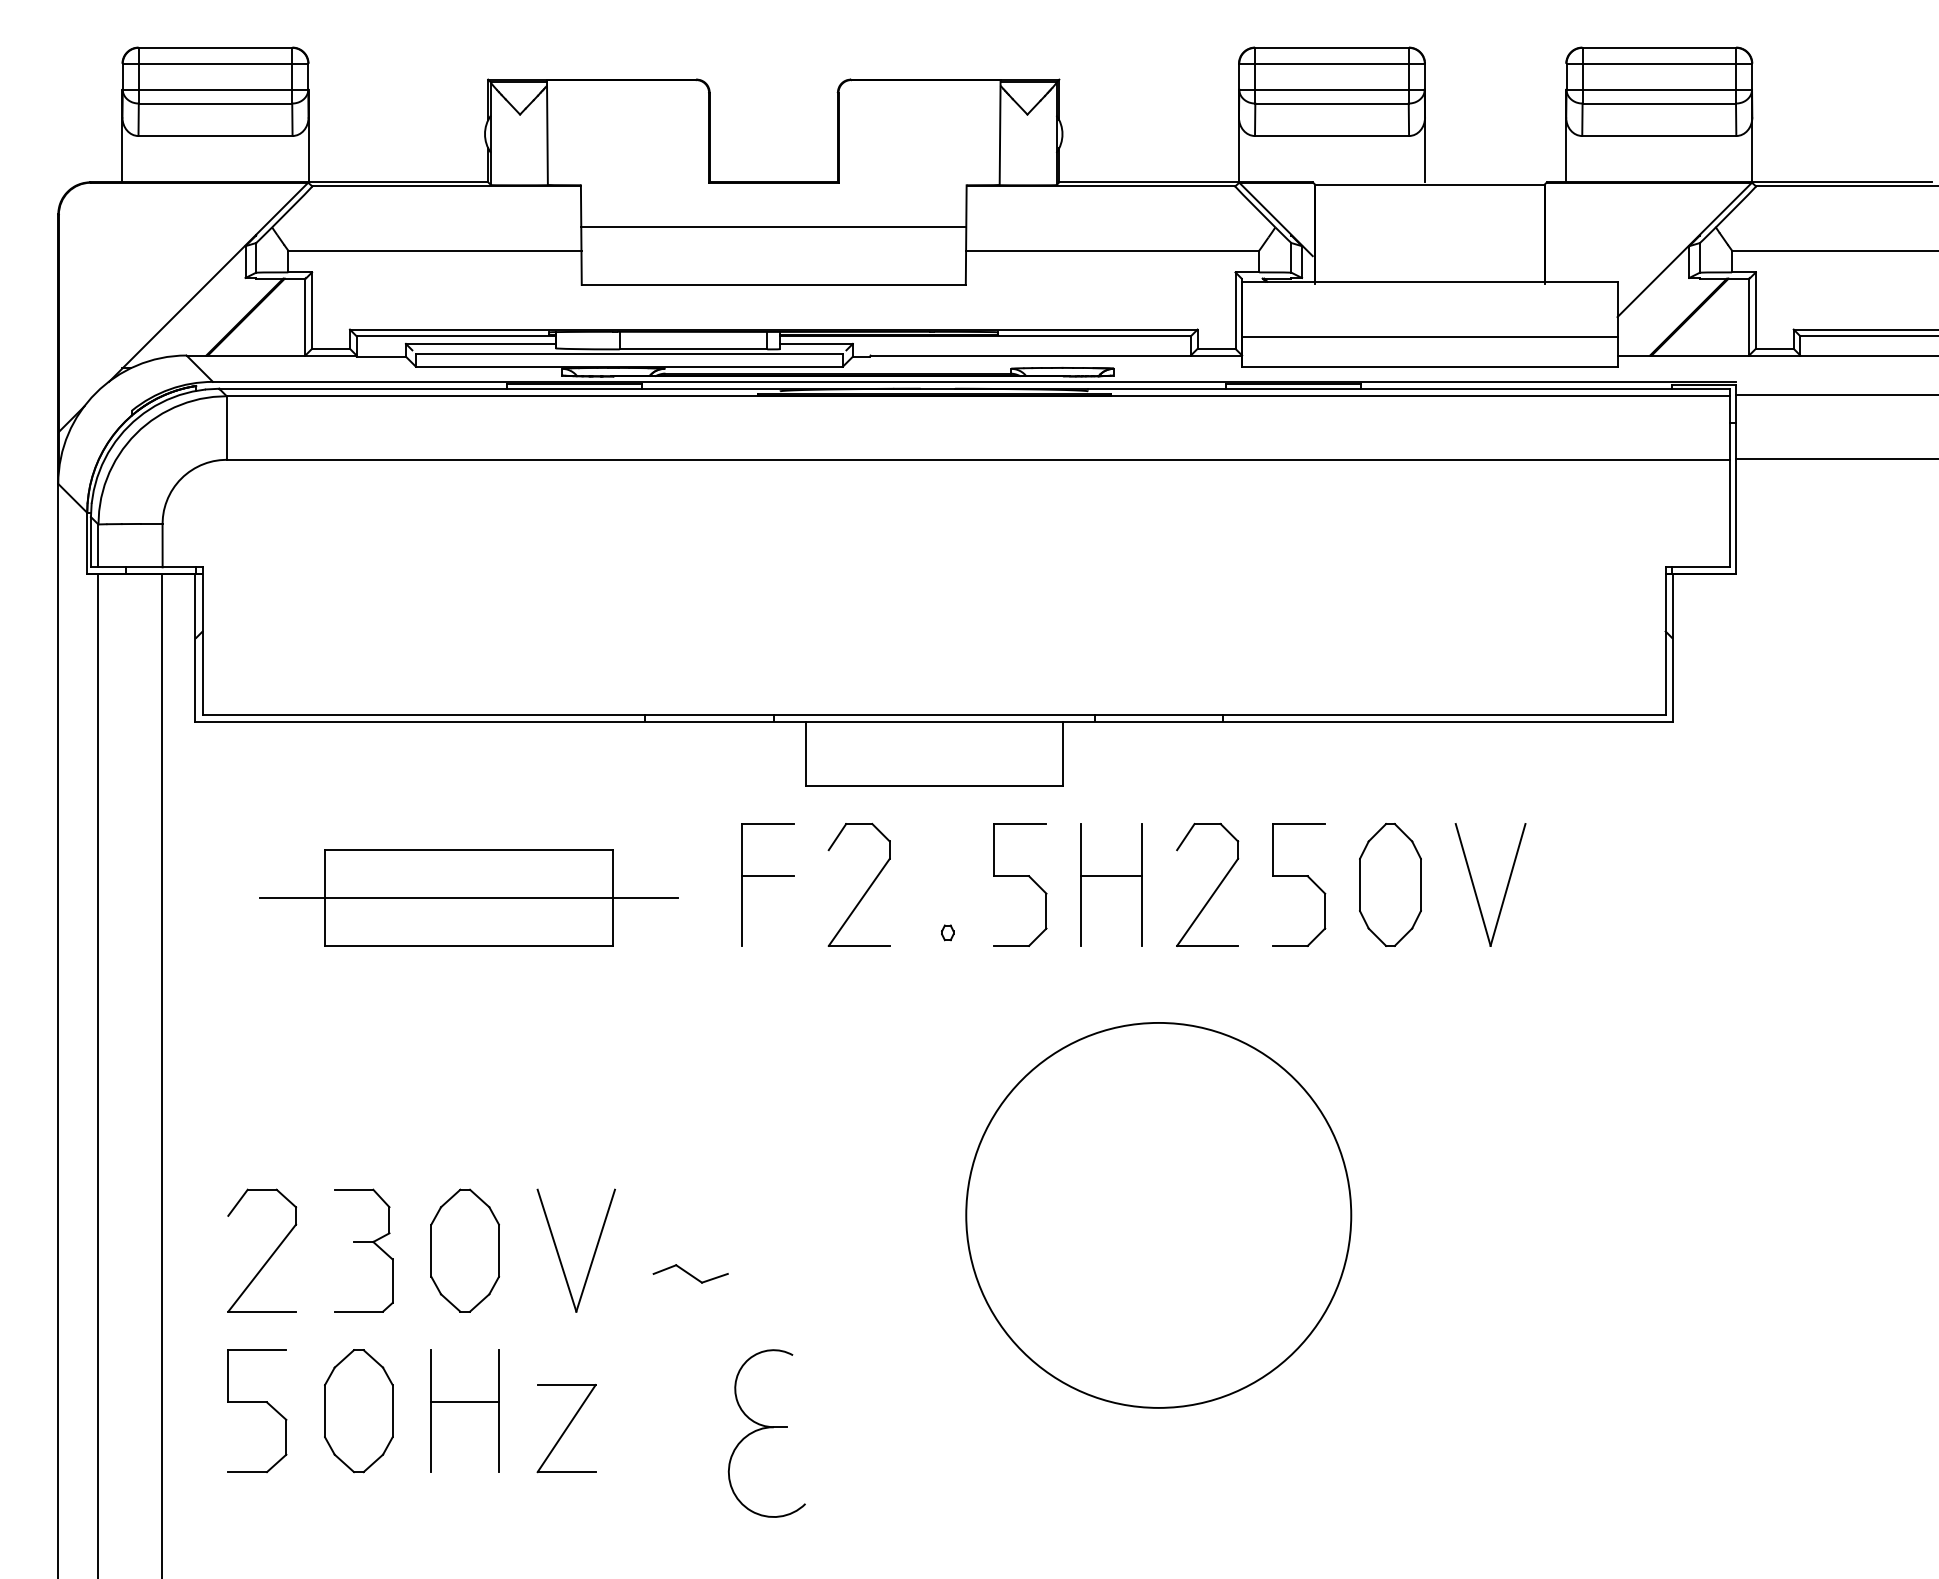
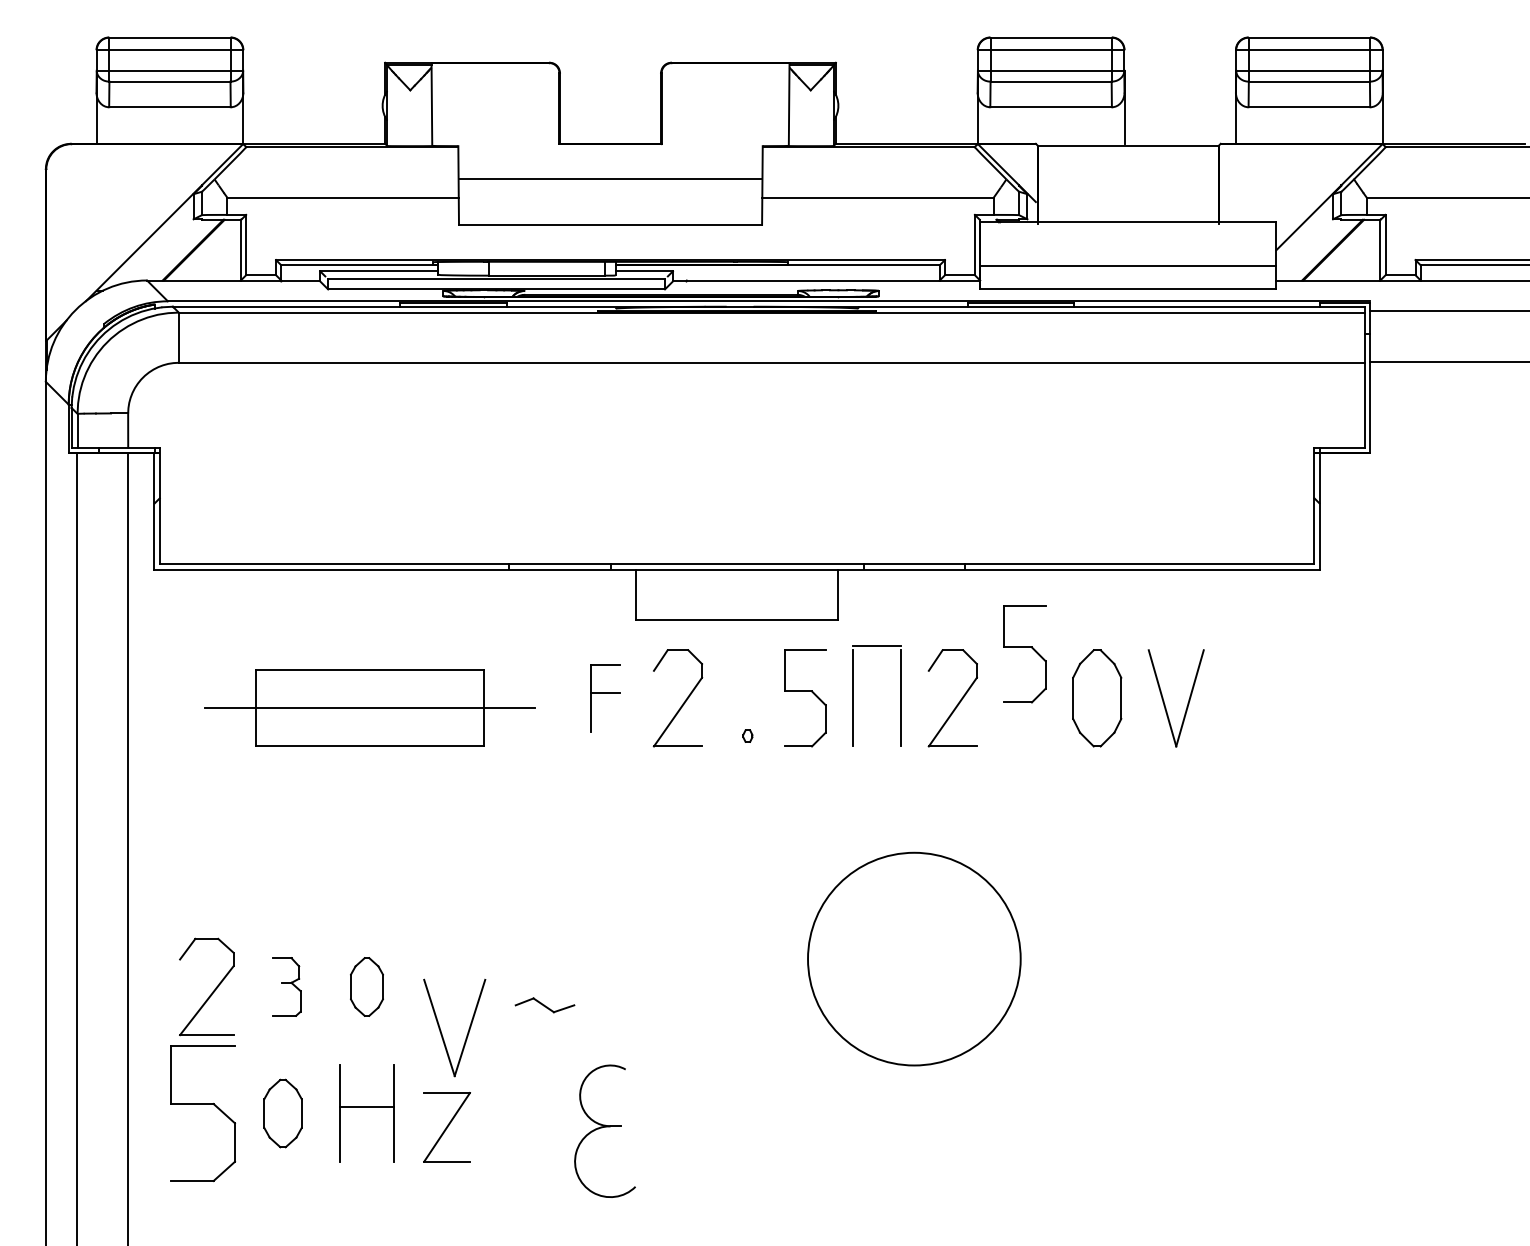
line: (1112, 876) -> (877, 646), moved
part: (1298, 876) -> (1024, 647), moved
part: (767, 883) -> (605, 697), size x0.7
circle: (1158, 1215) -> (914, 959), size x0.7
part: (363, 1250) -> (286, 986), size x0.6
part: (464, 1250) -> (366, 986), size x0.6
part: (559, 1253) -> (441, 1030), moved
part: (256, 1411) -> (202, 1113), size x1.4
part: (358, 1411) -> (282, 1113), size x0.7

